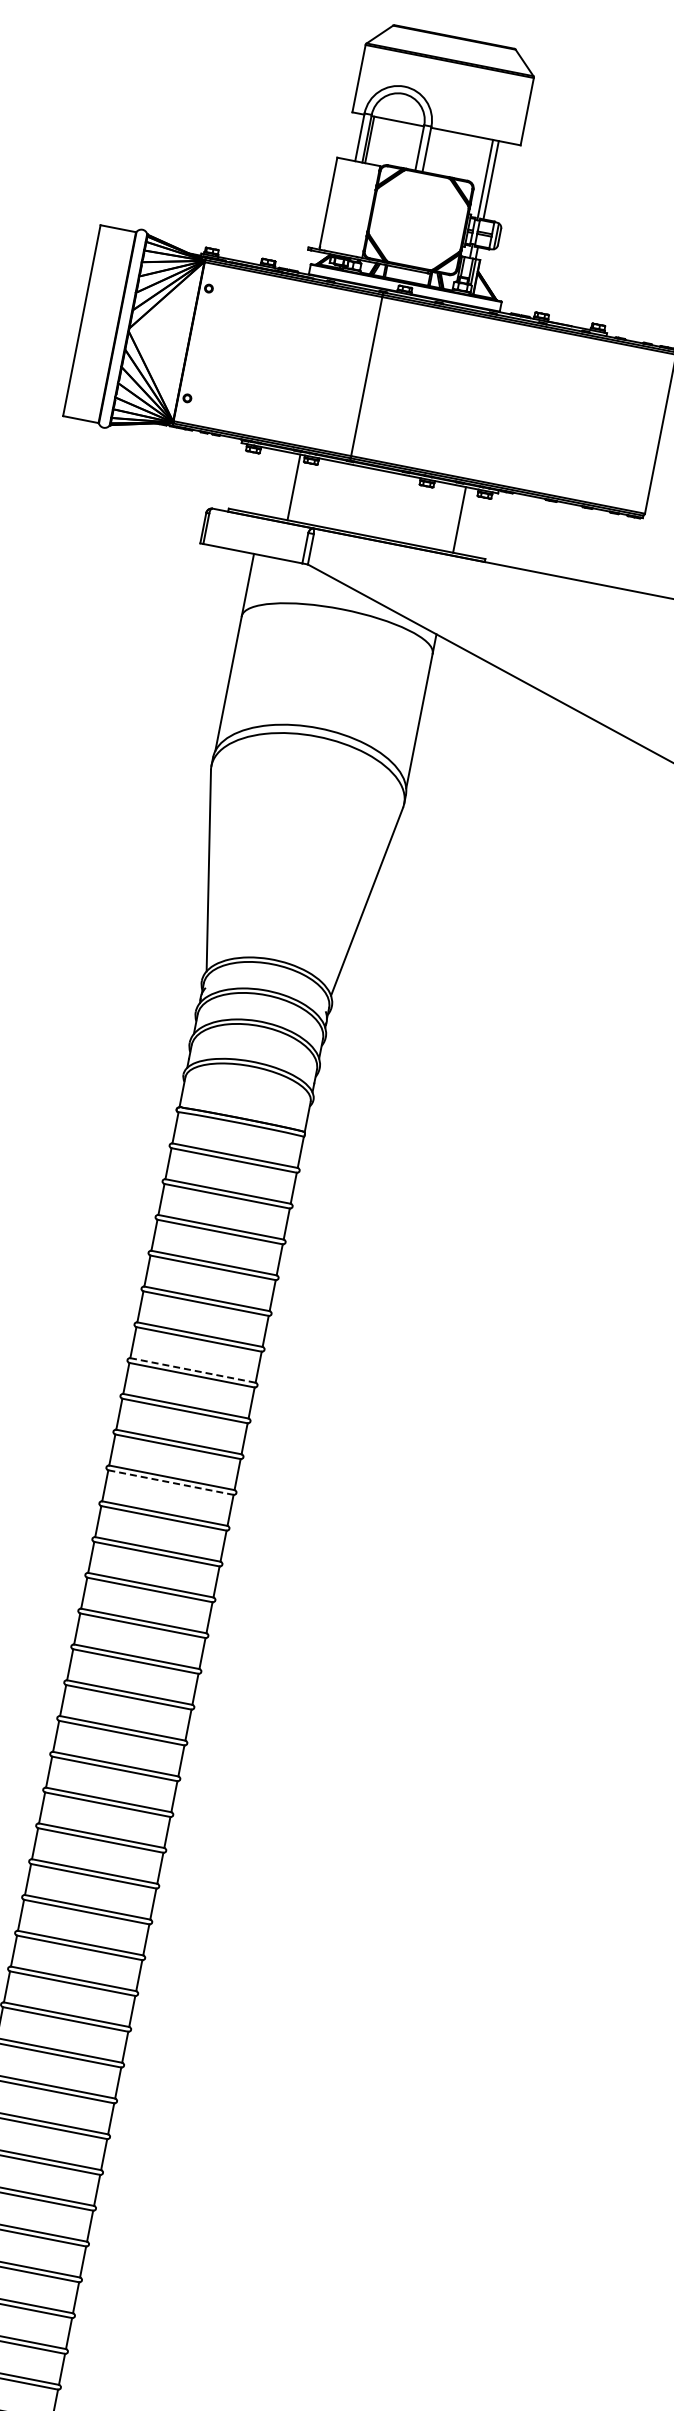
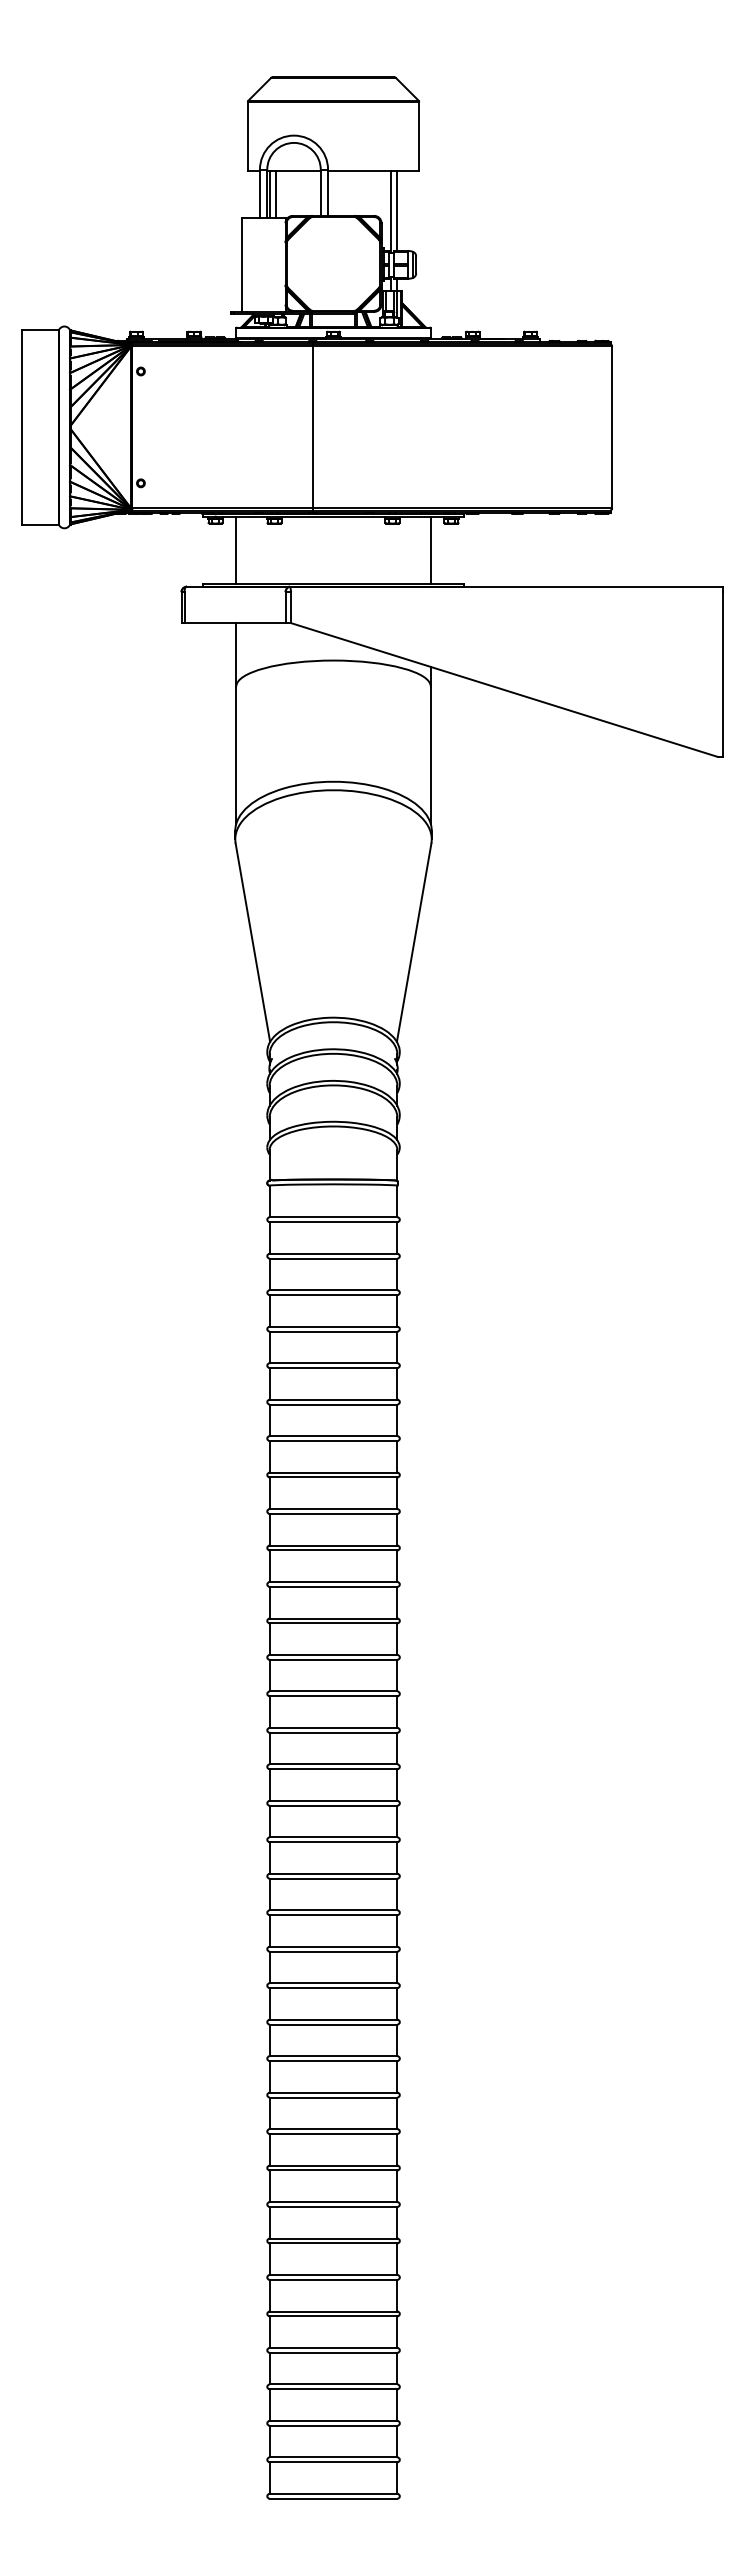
line: (375, 140) -> (275, 194), added
line: (293, 486) -> (235, 549), moved
line: (192, 1370) -> (333, 1436), dashed -> solid
line: (170, 1482) -> (333, 1550), dashed -> solid

